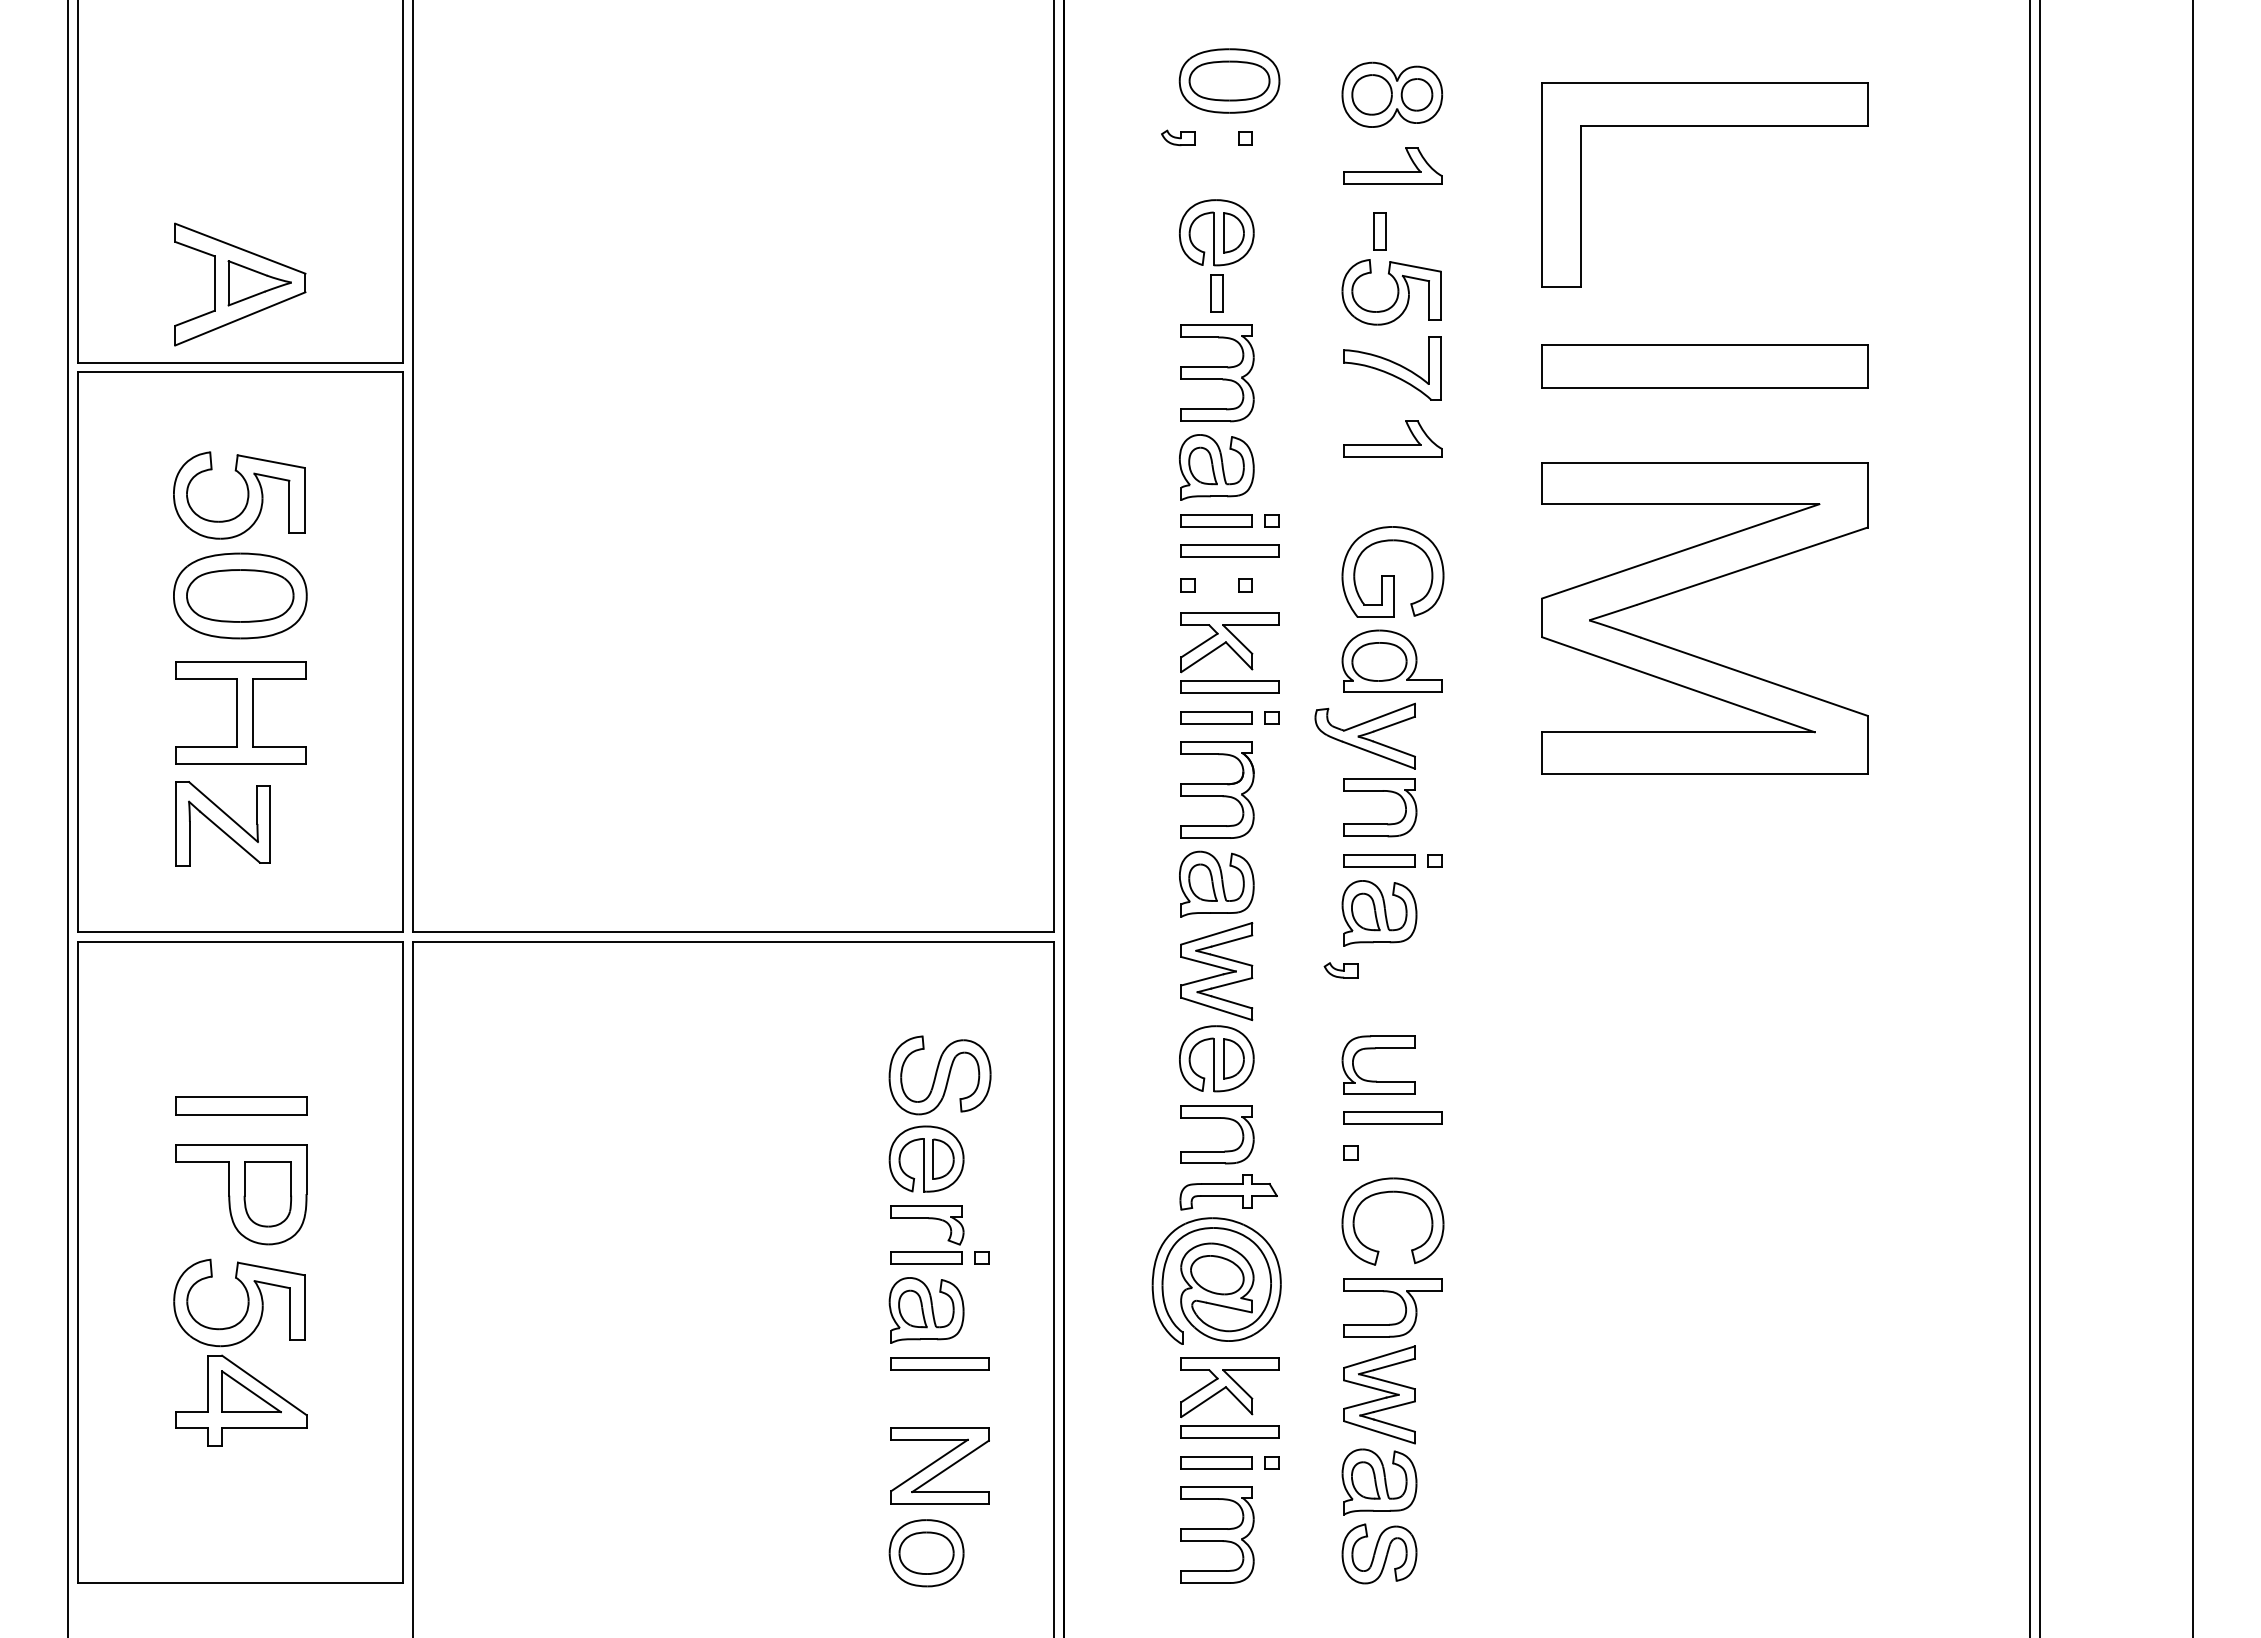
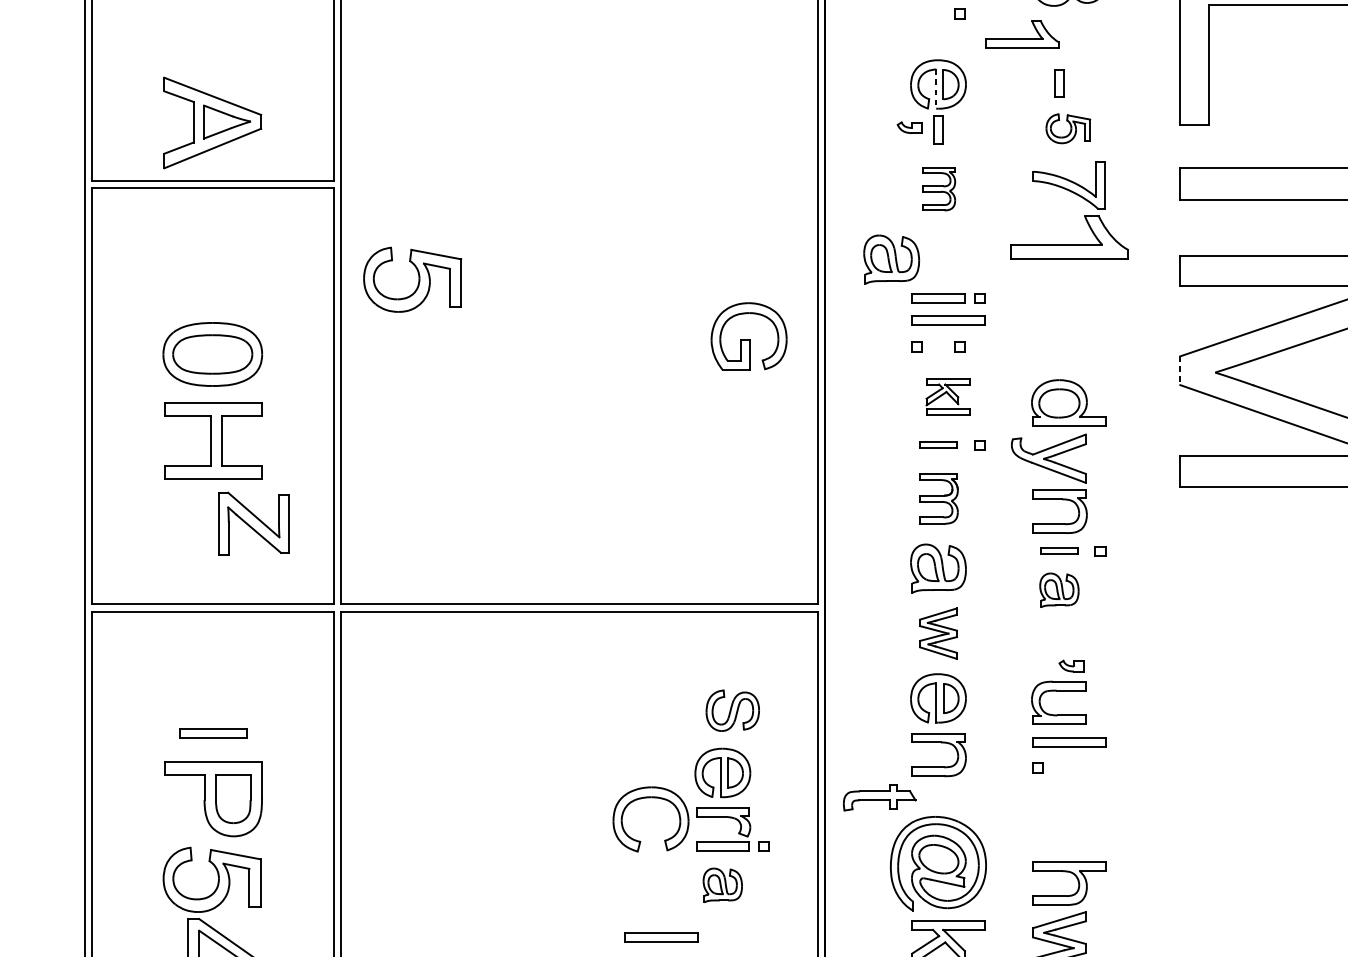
part: (1178, 137) -> (910, 127), moved
part: (1392, 165) -> (1022, 34), moved
line: (1213, 239) -> (936, 89), solid -> dashed
part: (1391, 292) -> (1068, 128), size x0.6
part: (1217, 373) -> (939, 189), size x0.6
part: (1392, 438) -> (1069, 237), size x1.6
part: (1216, 467) -> (891, 259), moved
part: (247, 495) -> (418, 279), moved
part: (1392, 571) -> (748, 336), moved
line: (1542, 618) -> (1180, 371), solid -> dashed
part: (1229, 652) -> (947, 396), size x0.6
part: (1216, 717) -> (938, 444), size x0.7
part: (1217, 789) -> (939, 498), size x0.7
part: (222, 823) -> (253, 523), moved
part: (1379, 860) -> (1059, 551), size x0.7
part: (1379, 913) -> (1059, 590), size x0.7
part: (1340, 970) -> (1071, 666), moved
part: (1216, 971) -> (938, 633), size x0.7
part: (939, 1075) -> (732, 710), size x0.7
part: (241, 1105) -> (213, 733), size x0.7
part: (1228, 1192) -> (879, 797), moved
part: (1385, 1193) -> (645, 798), moved
part: (926, 1310) -> (722, 885), size x0.7
part: (939, 1363) -> (661, 937), moved

